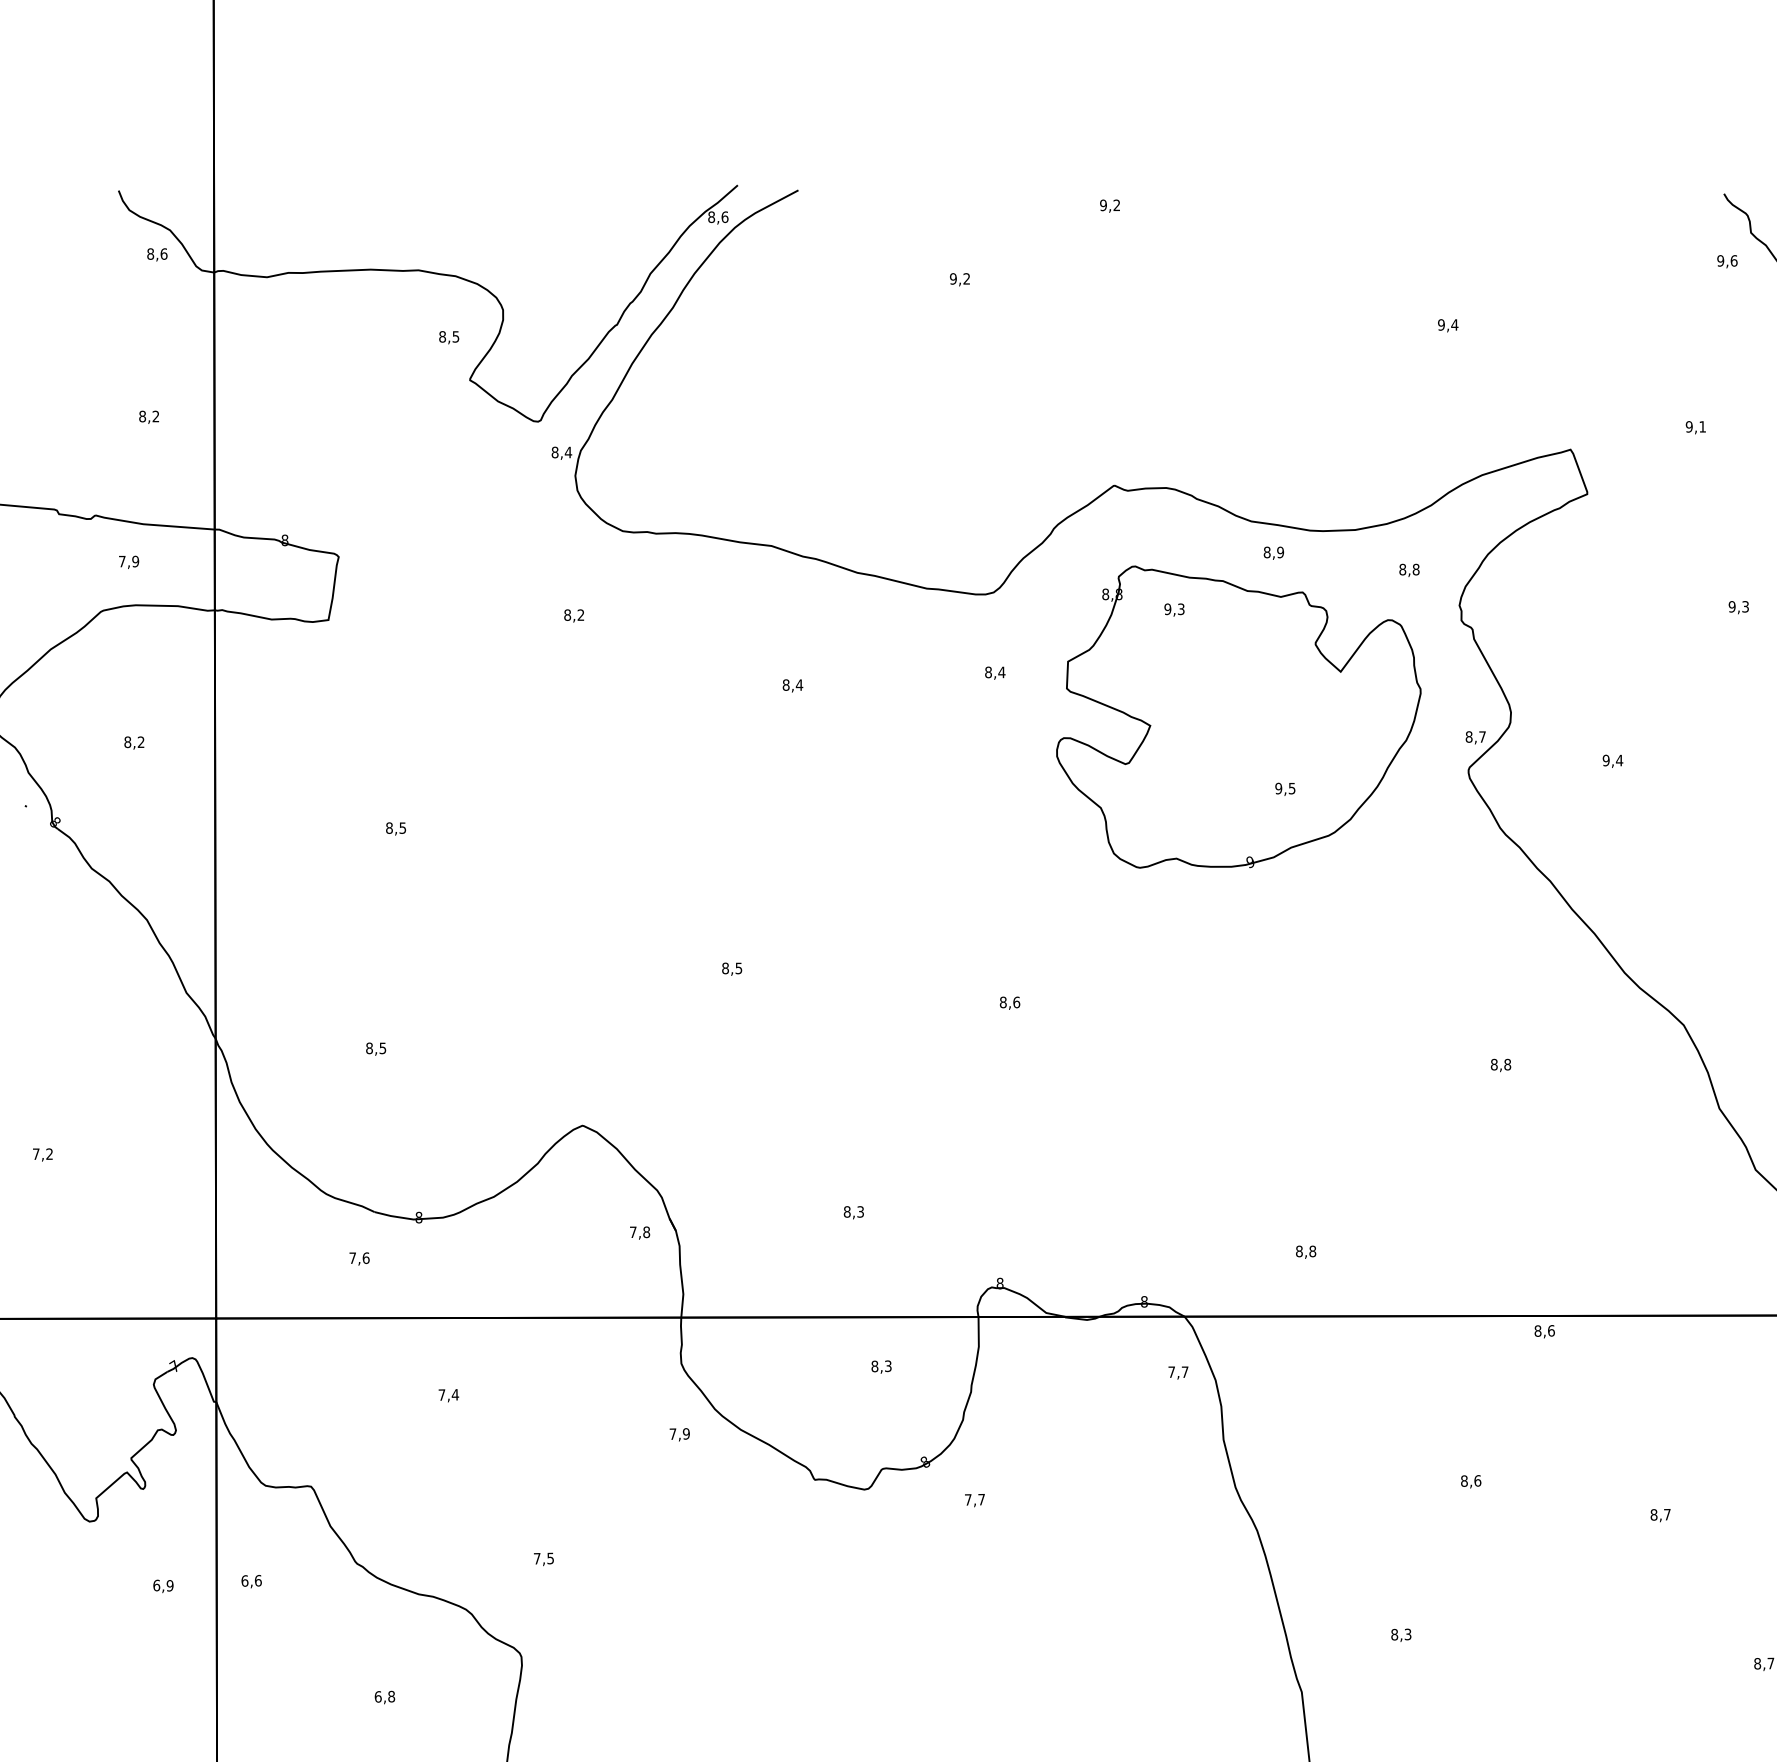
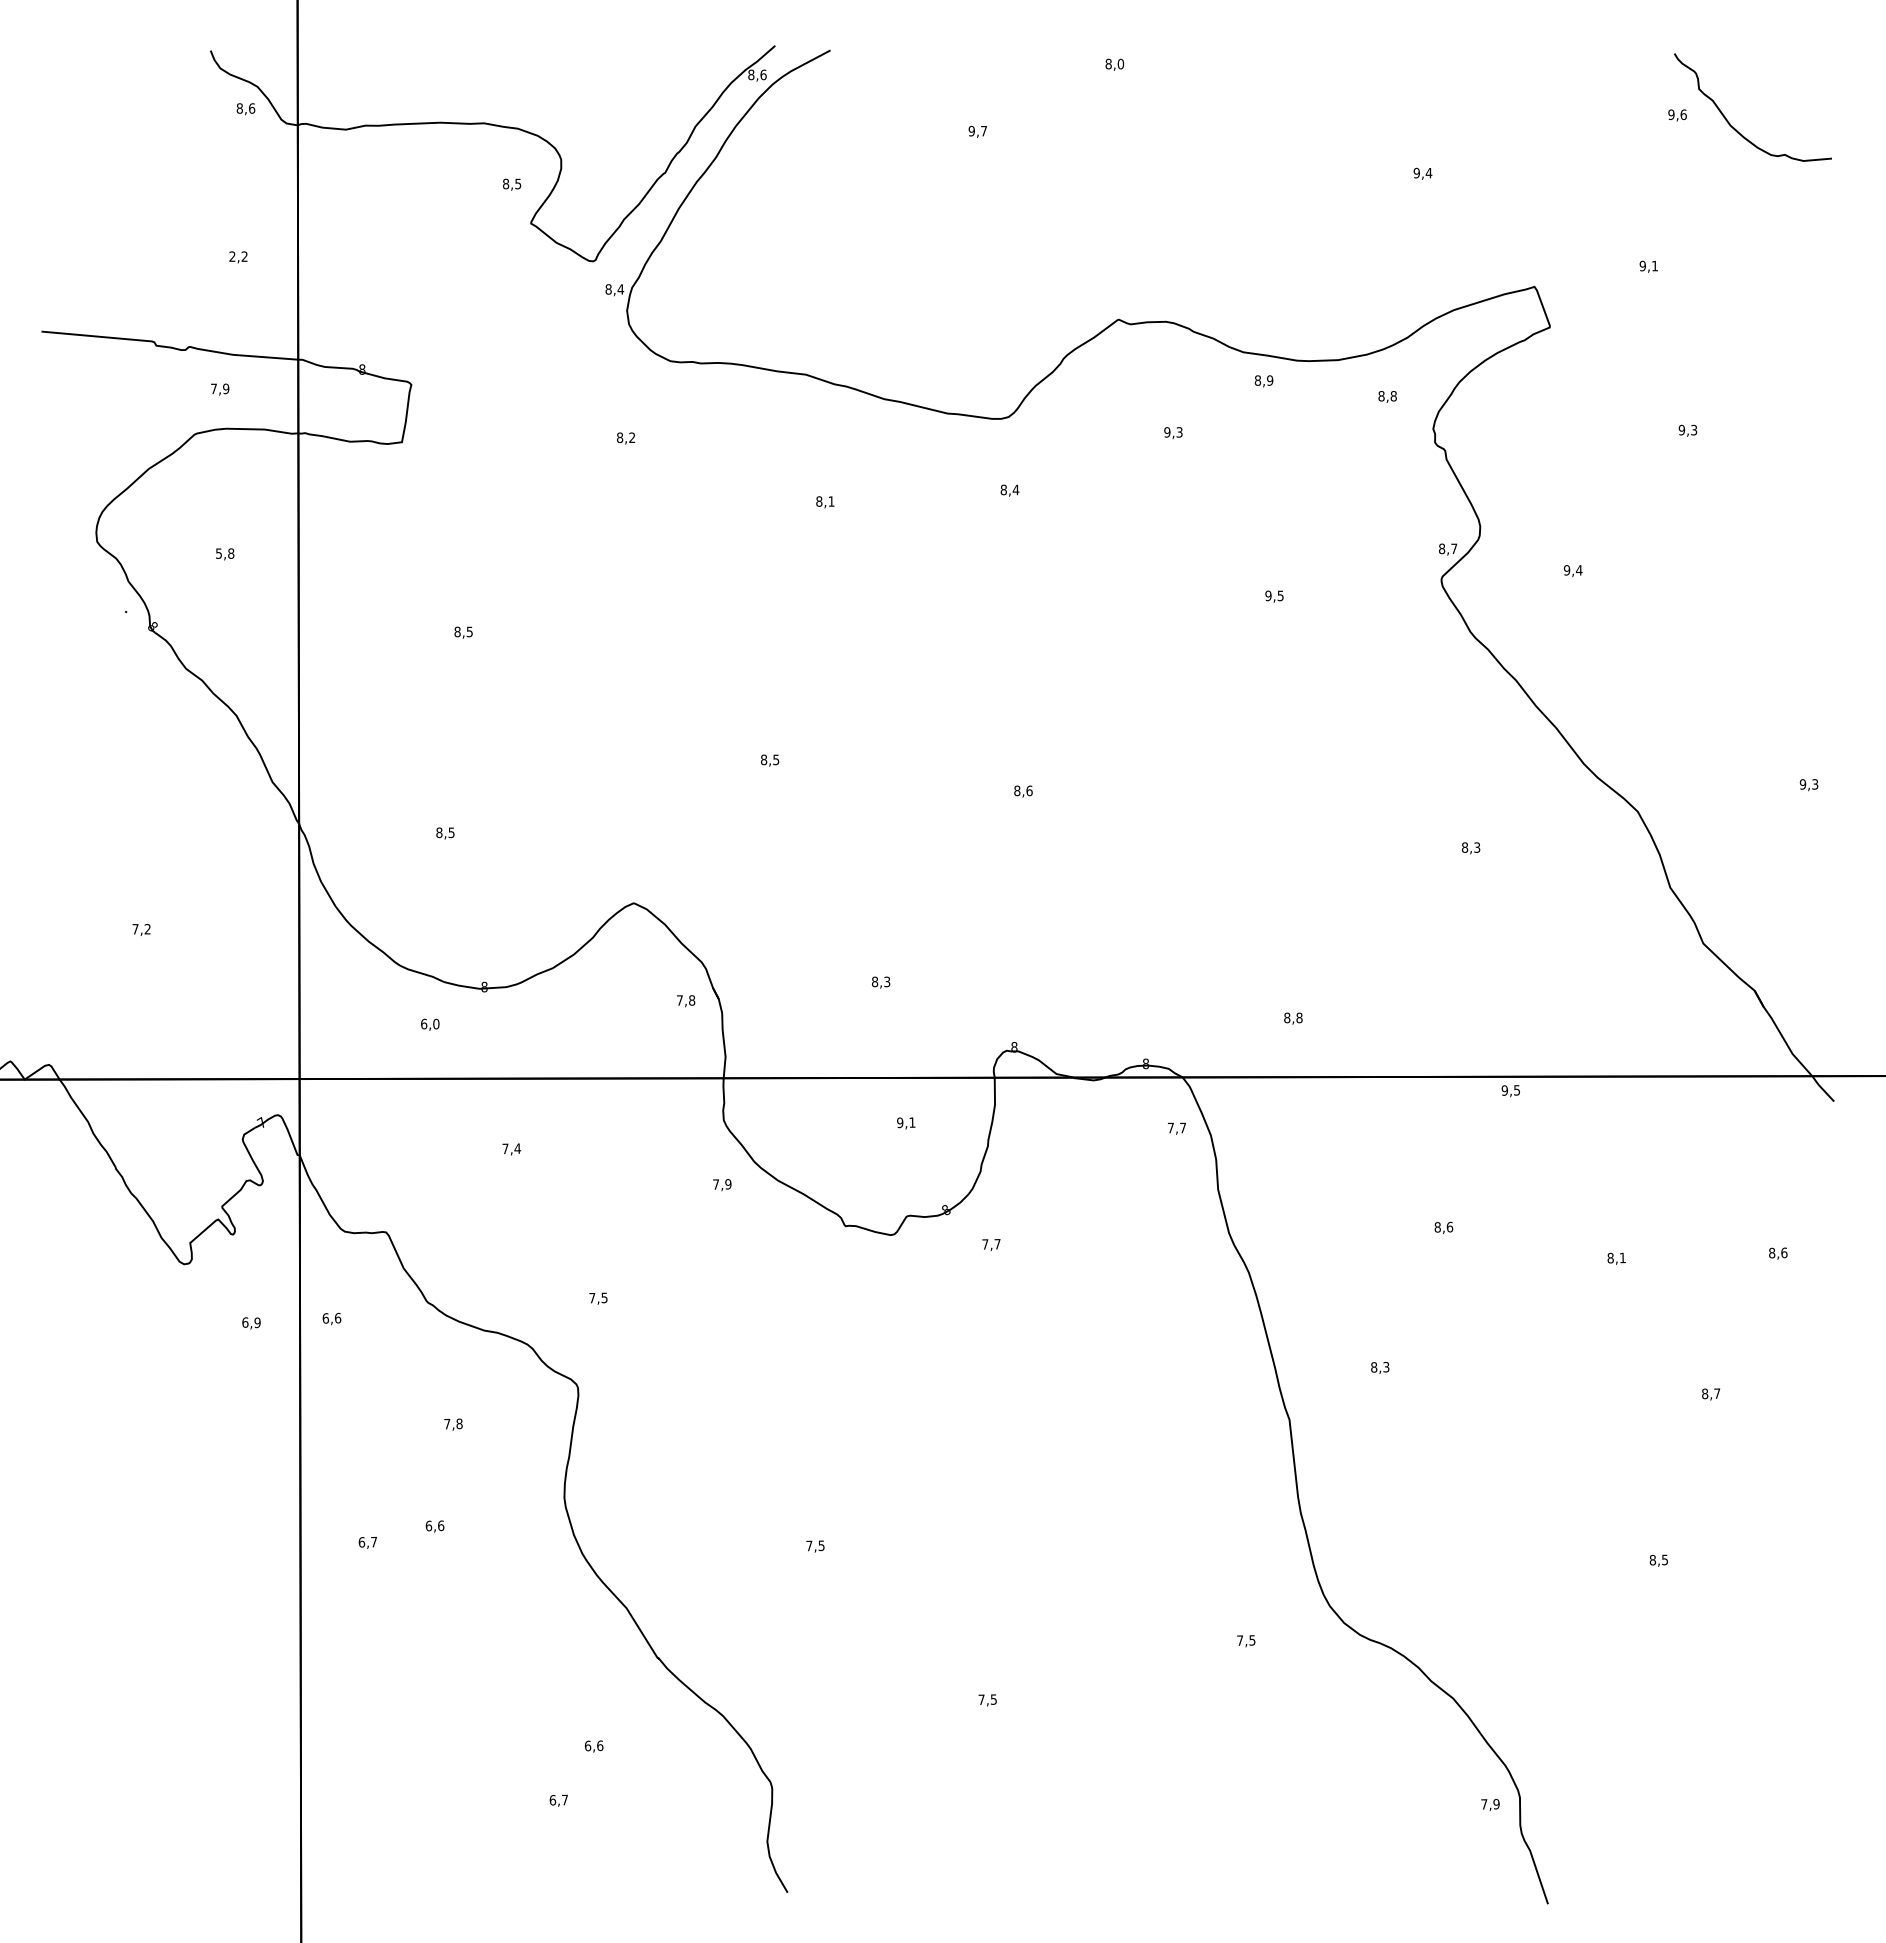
text: (1109, 204) -> (1114, 63), 9,2 -> 8,0
text: (966, 278) -> (983, 130), 9,2 -> 9,7
text: (142, 416) -> (232, 256), 8,2 -> 2,2
text: (799, 685) -> (831, 501), 8,4 -> 8,1
part: (1238, 716) -> (1231, 530), removed
text: (133, 742) -> (224, 553), 8,2 -> 5,8
text: (1507, 1064) -> (1477, 847), 8,8 -> 8,3
text: (359, 1257) -> (430, 1023), 7,6 -> 6,0
text: (1544, 1331) -> (1510, 1090), 8,6 -> 9,5
text: (881, 1366) -> (906, 1122), 8,3 -> 9,1
text: (1667, 1514) -> (1622, 1257), 8,7 -> 8,1
text: (378, 1696) -> (447, 1423), 6,8 -> 7,8

